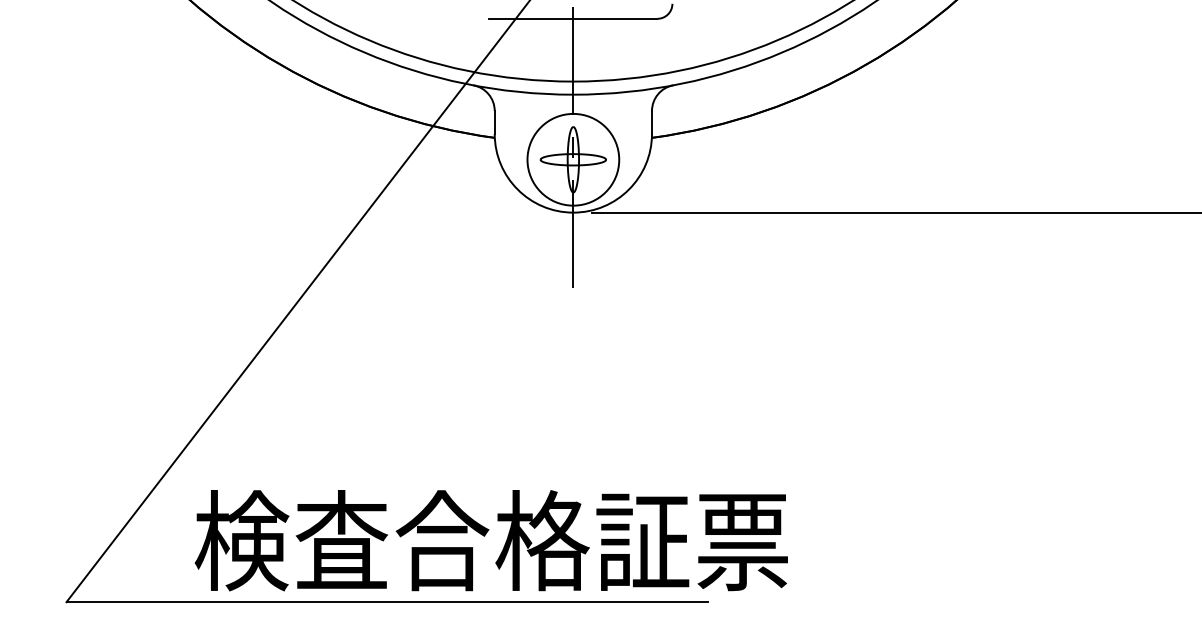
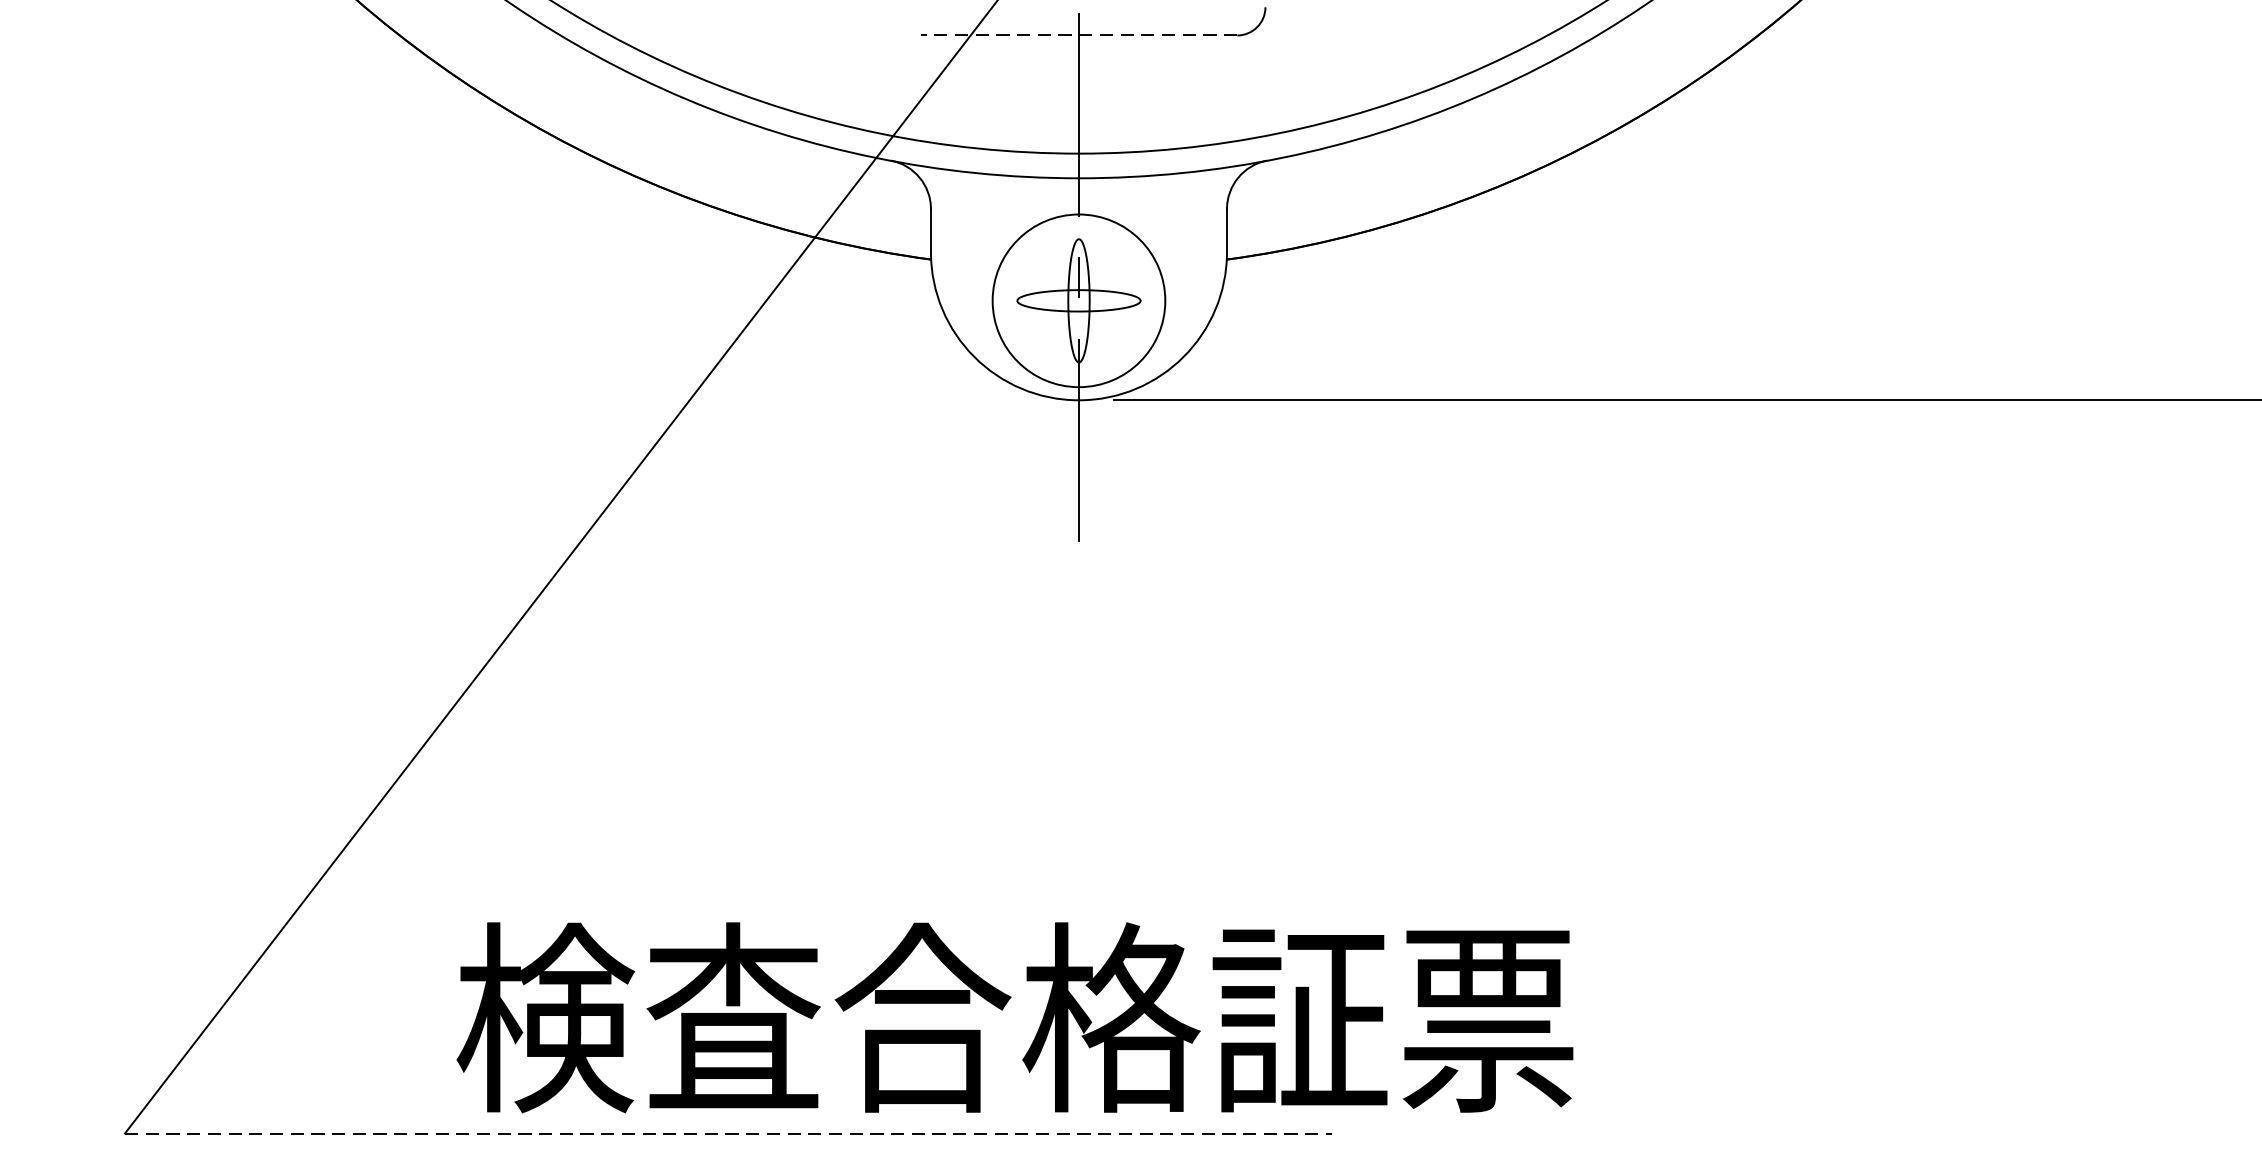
line: (572, 18) -> (1077, 34), solid -> dashed
text: (490, 540) -> (1013, 1017), moved
line: (387, 602) -> (729, 1134), solid -> dashed

